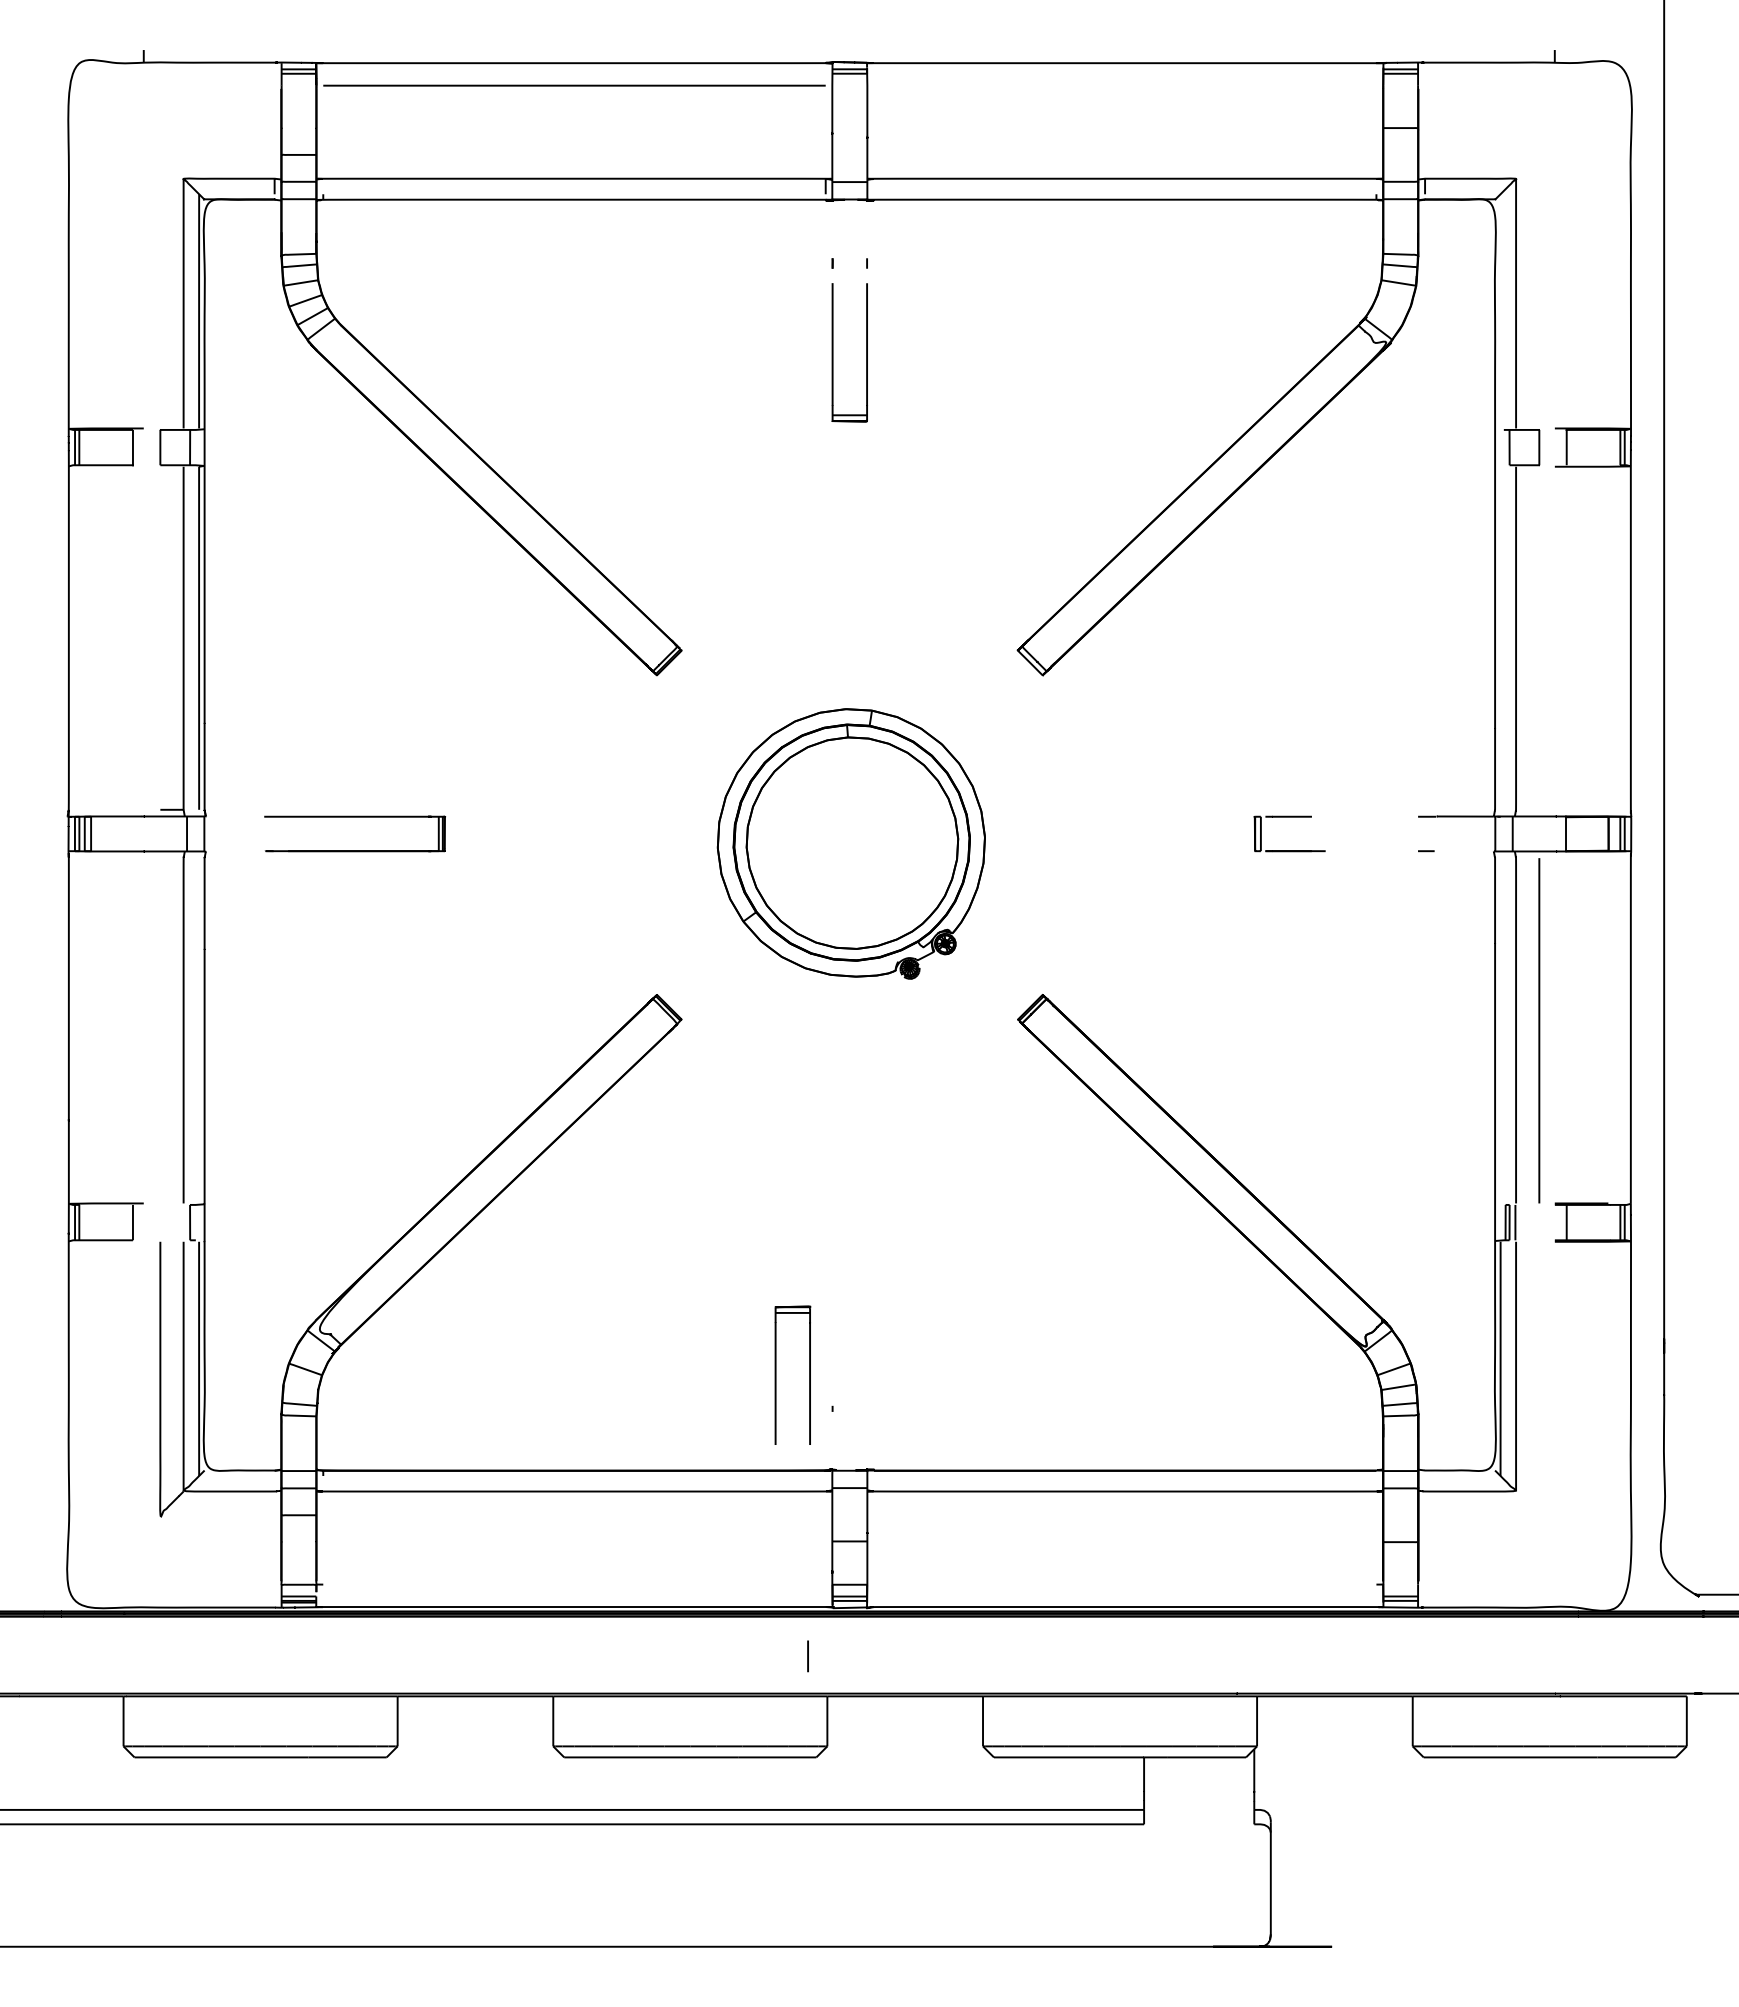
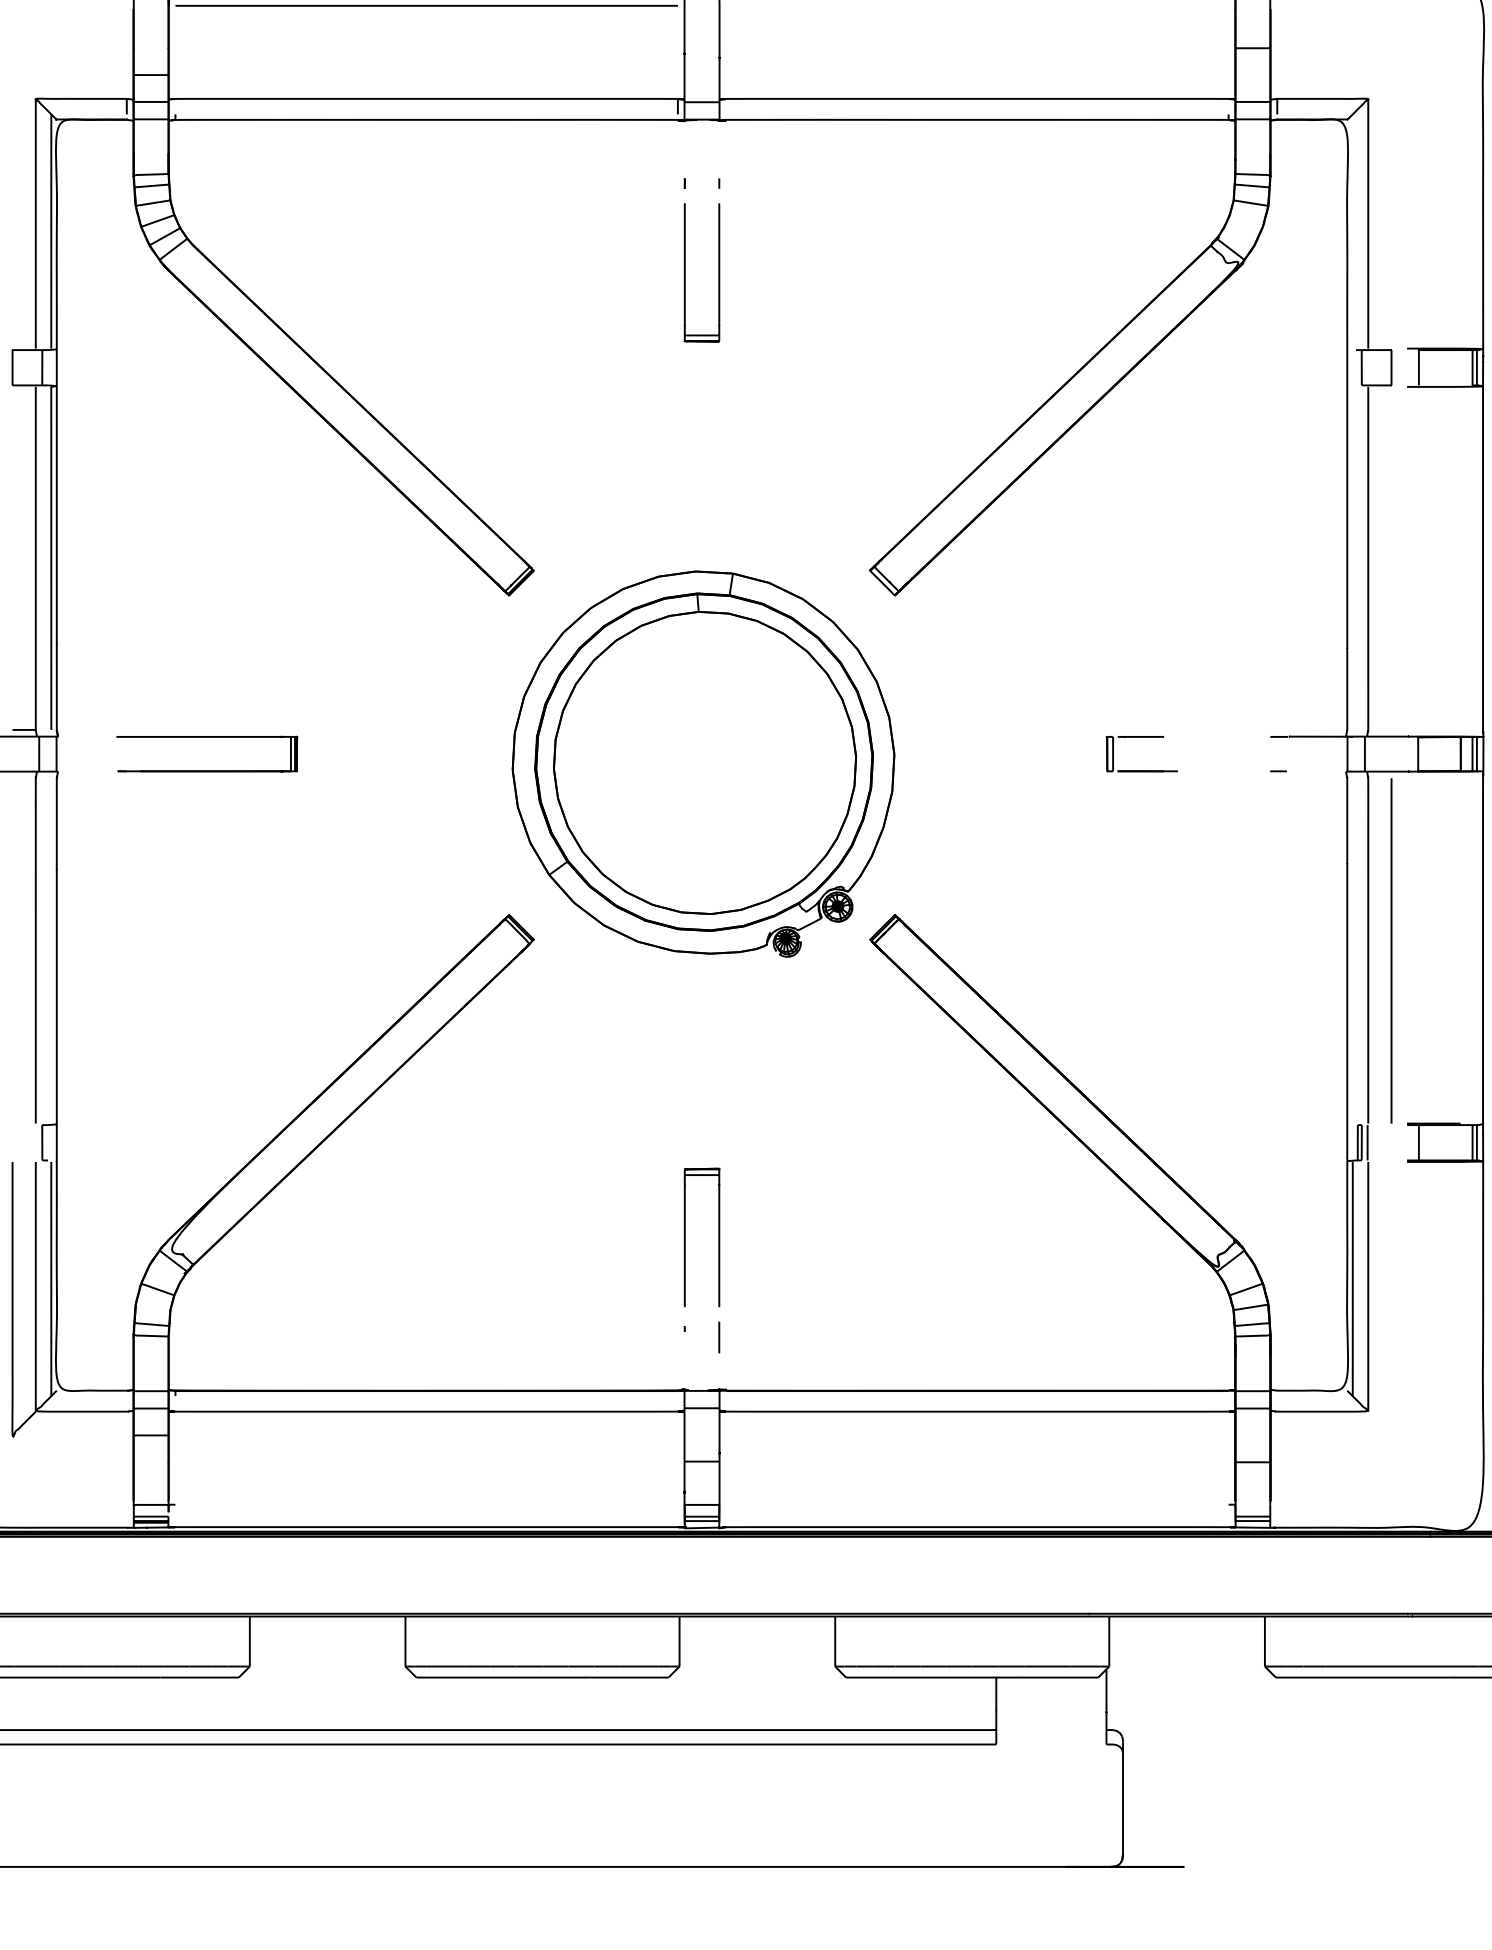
part: (851, 843) -> (703, 763), size x1.43
part: (776, 1374) -> (685, 1236), moved
line: (807, 1656) -> (718, 1337), moved

